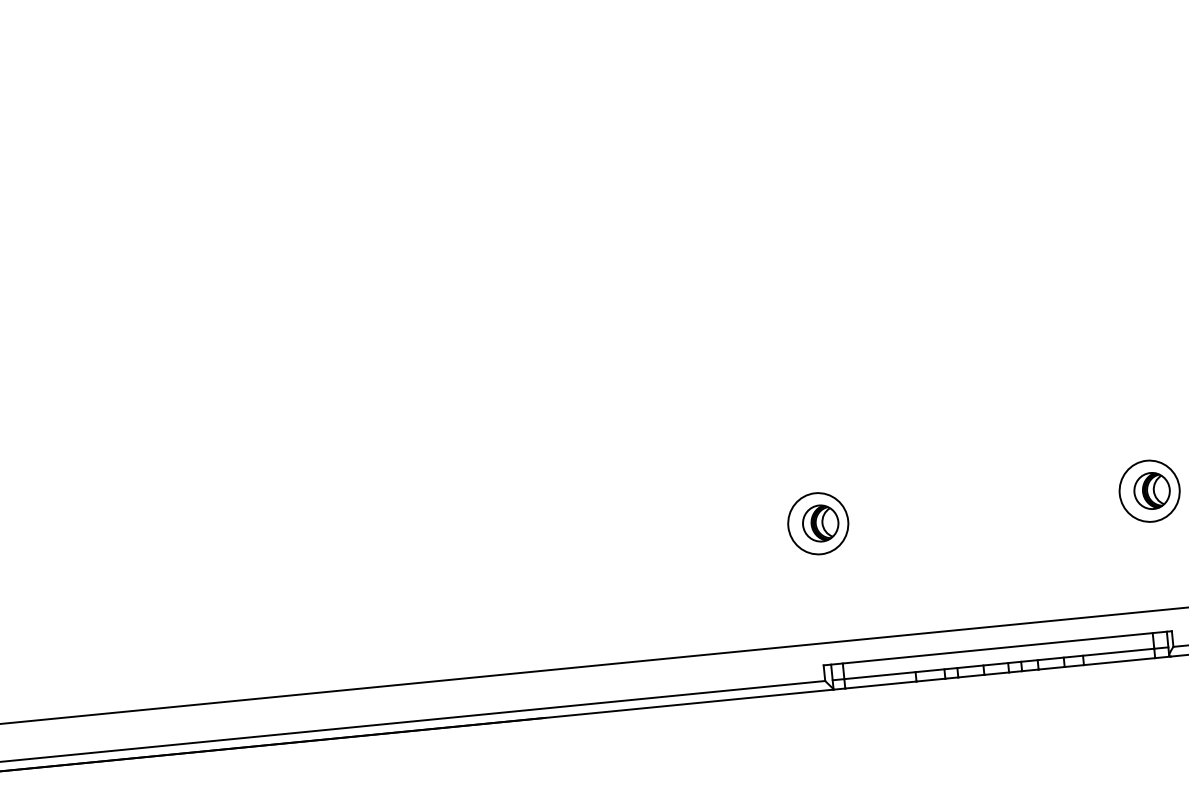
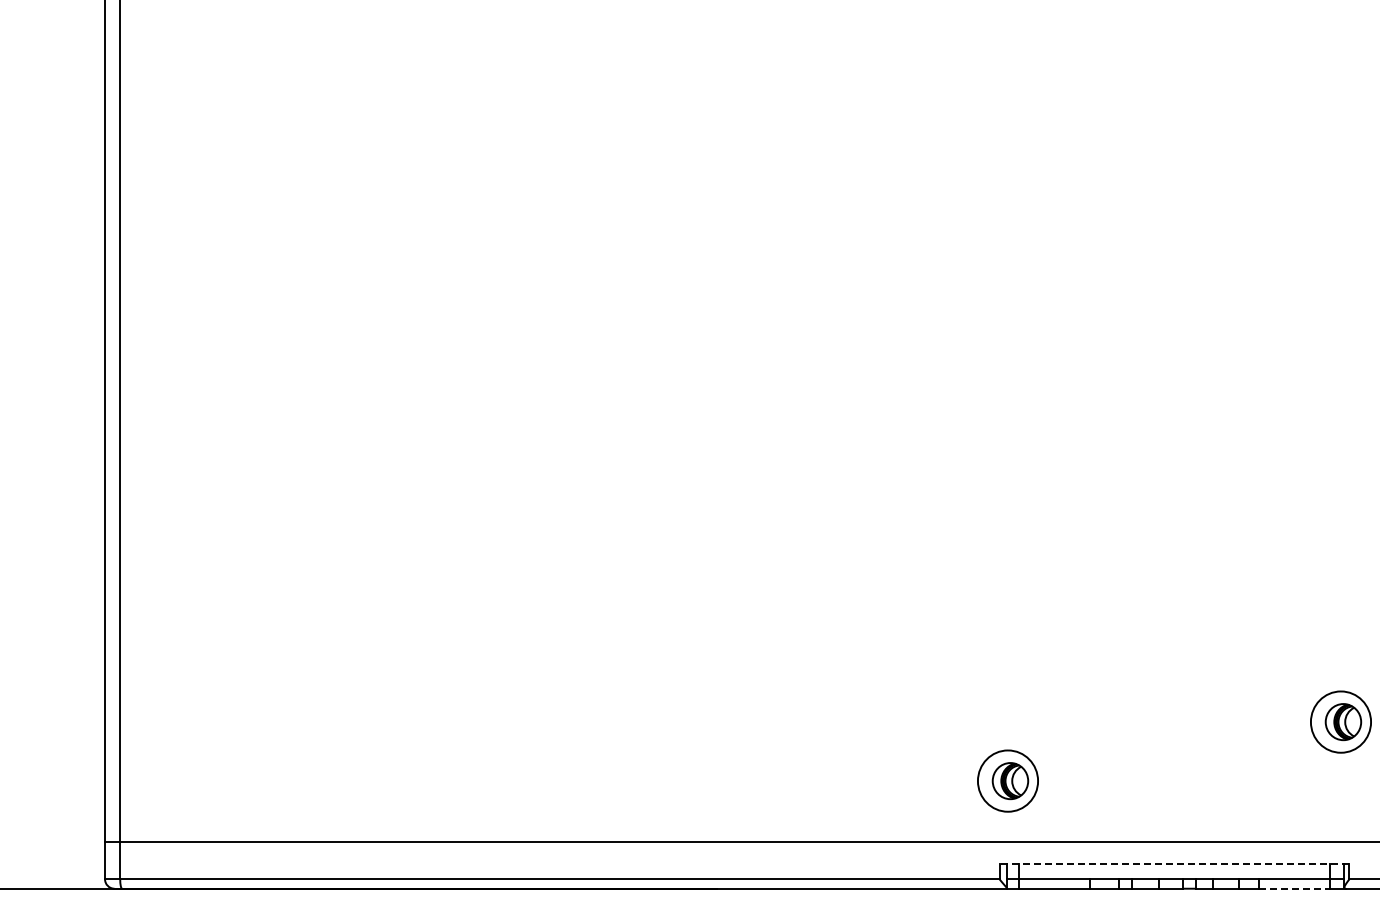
part: (817, 523) -> (1007, 780), moved
line: (997, 648) -> (1174, 863), solid -> dashed
line: (1119, 661) -> (1294, 888), solid -> dashed

